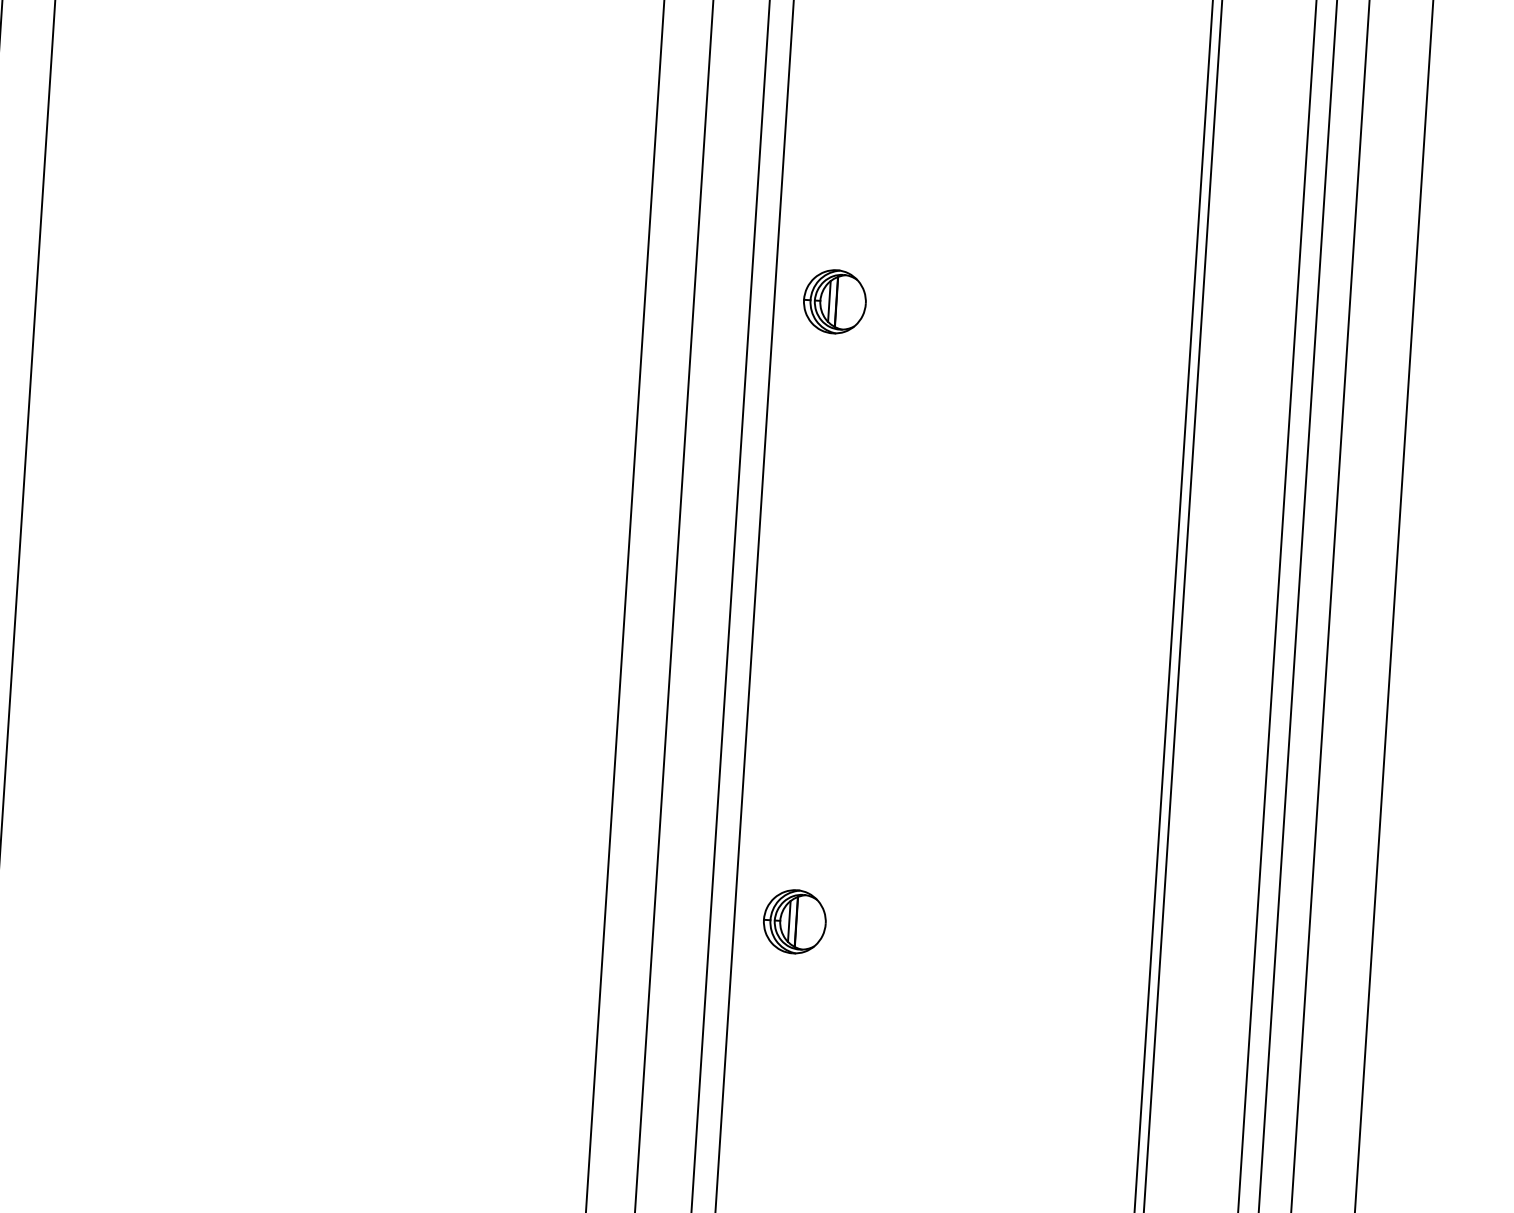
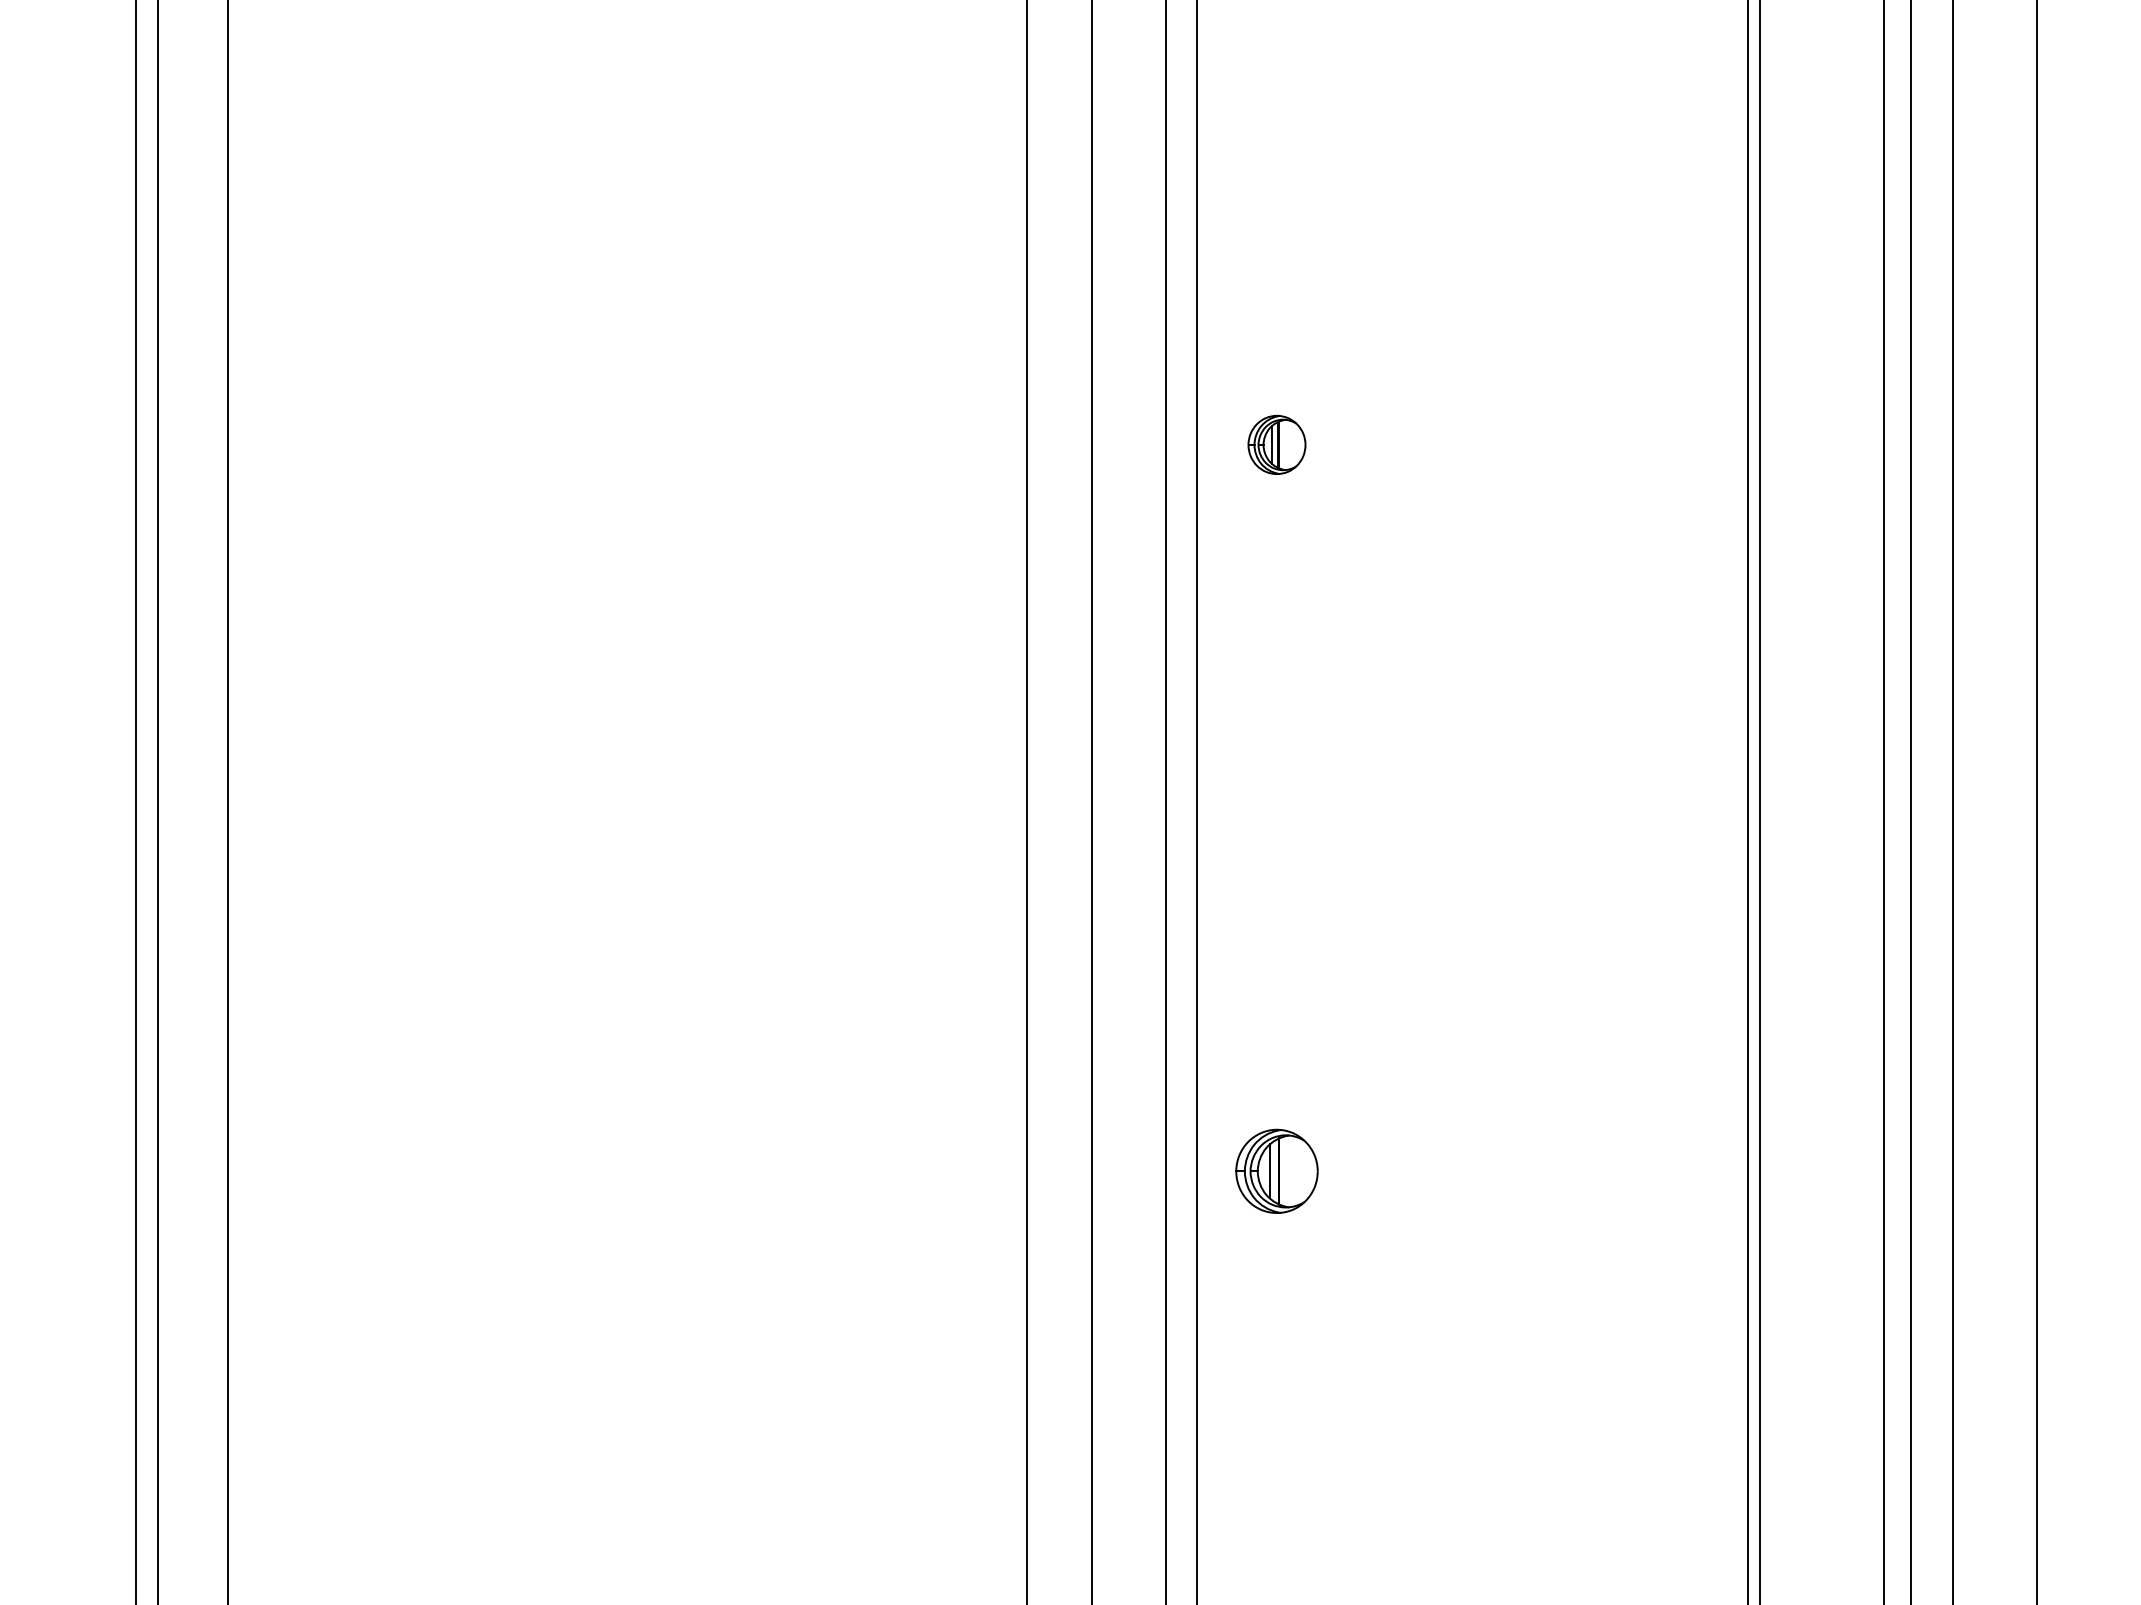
part: (834, 301) -> (1276, 444), size x0.7
part: (794, 921) -> (1276, 1170), moved

